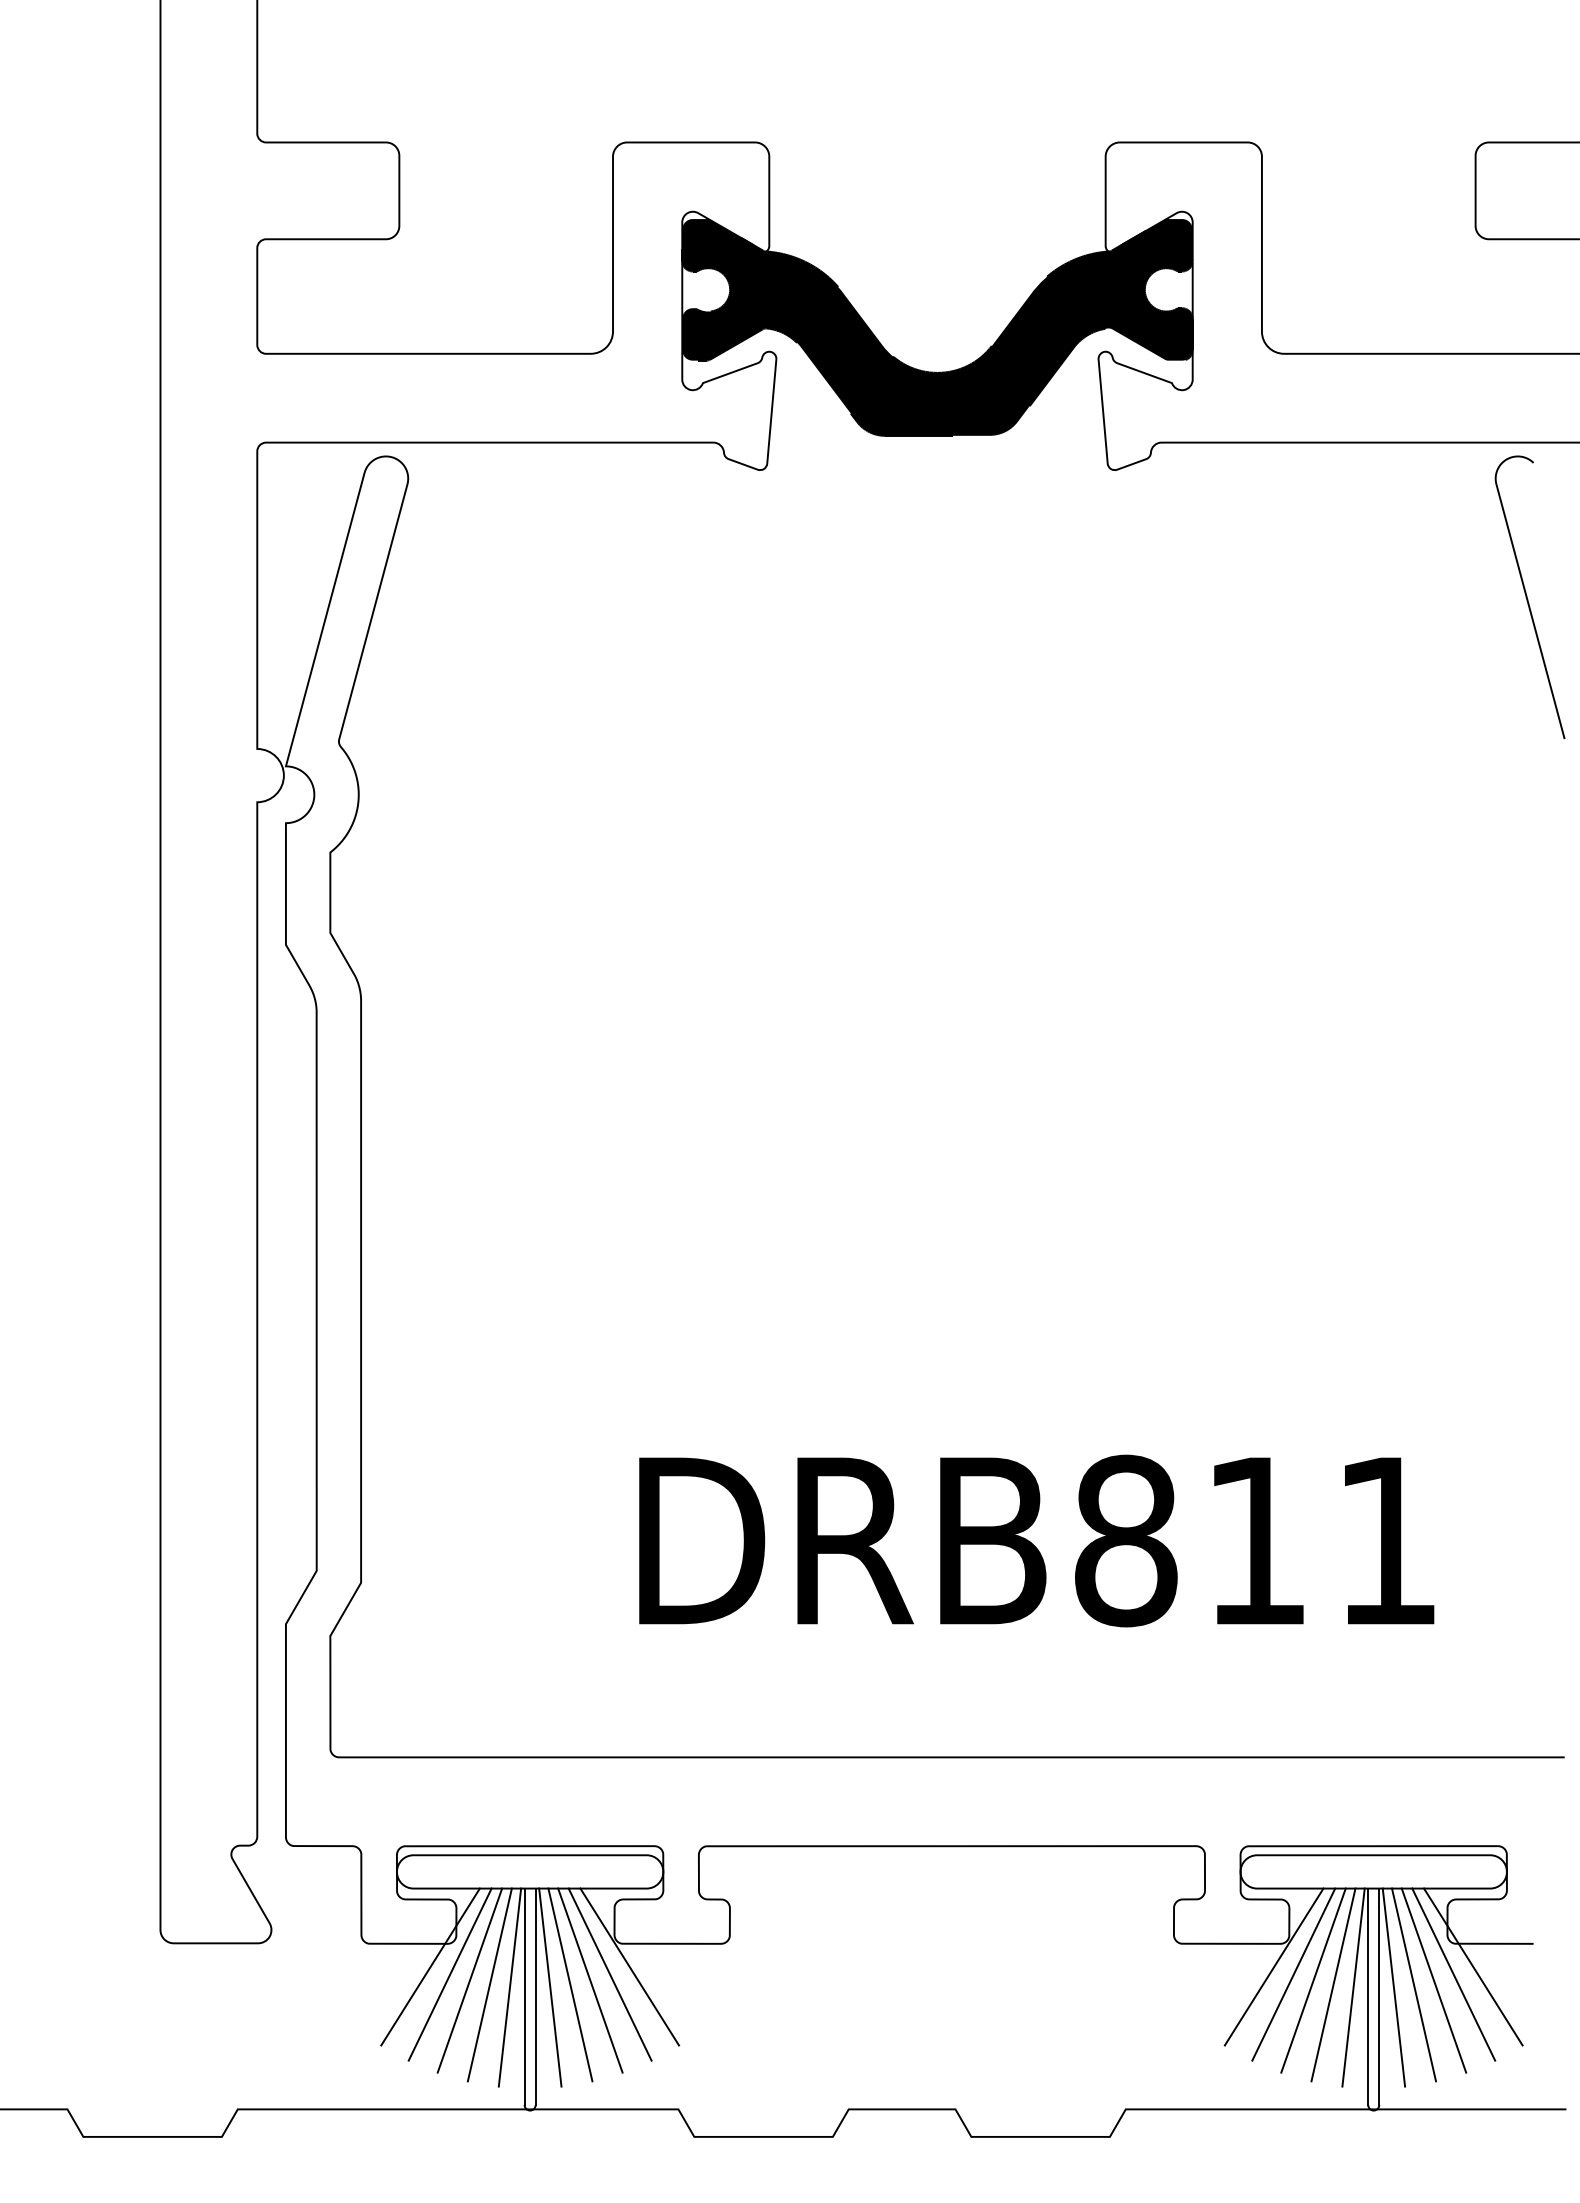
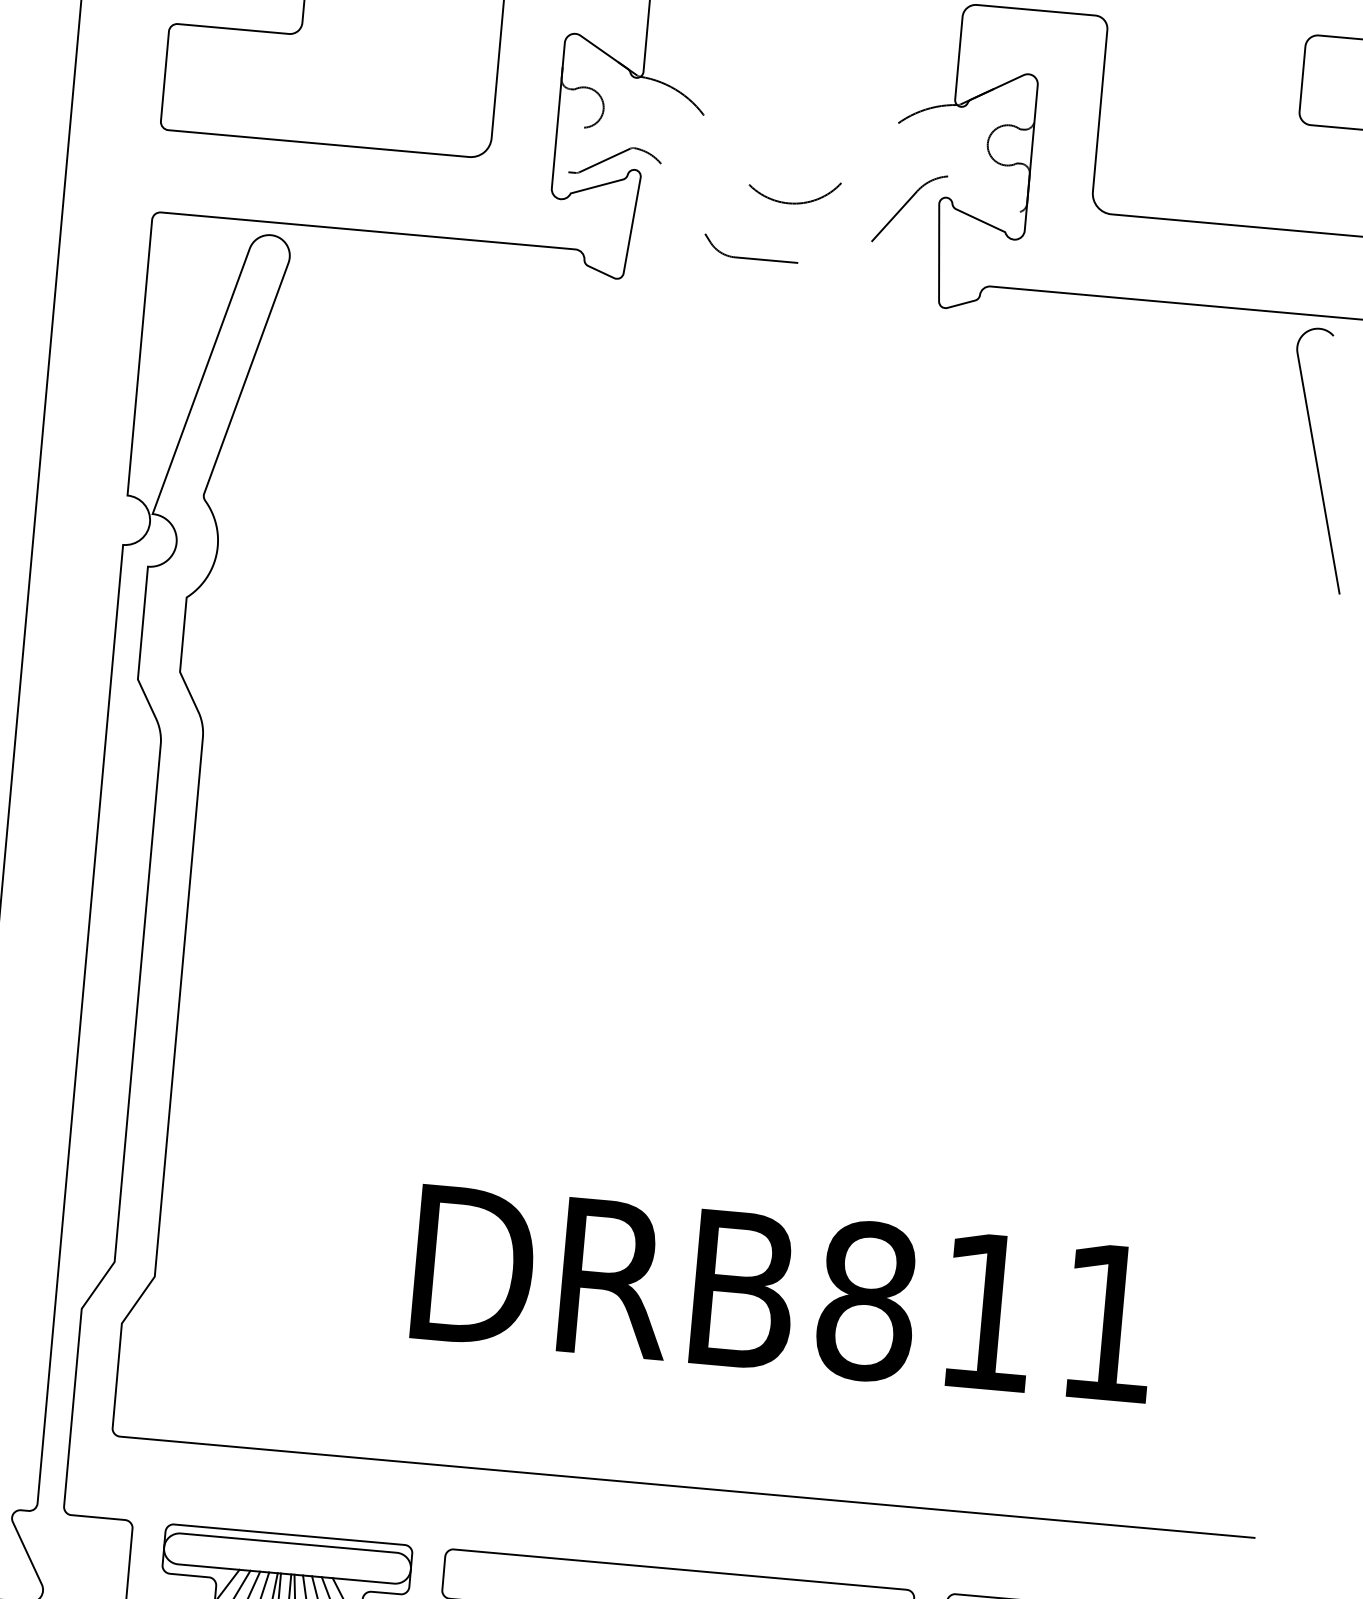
fill: (937, 327) -> (792, 161), removed

